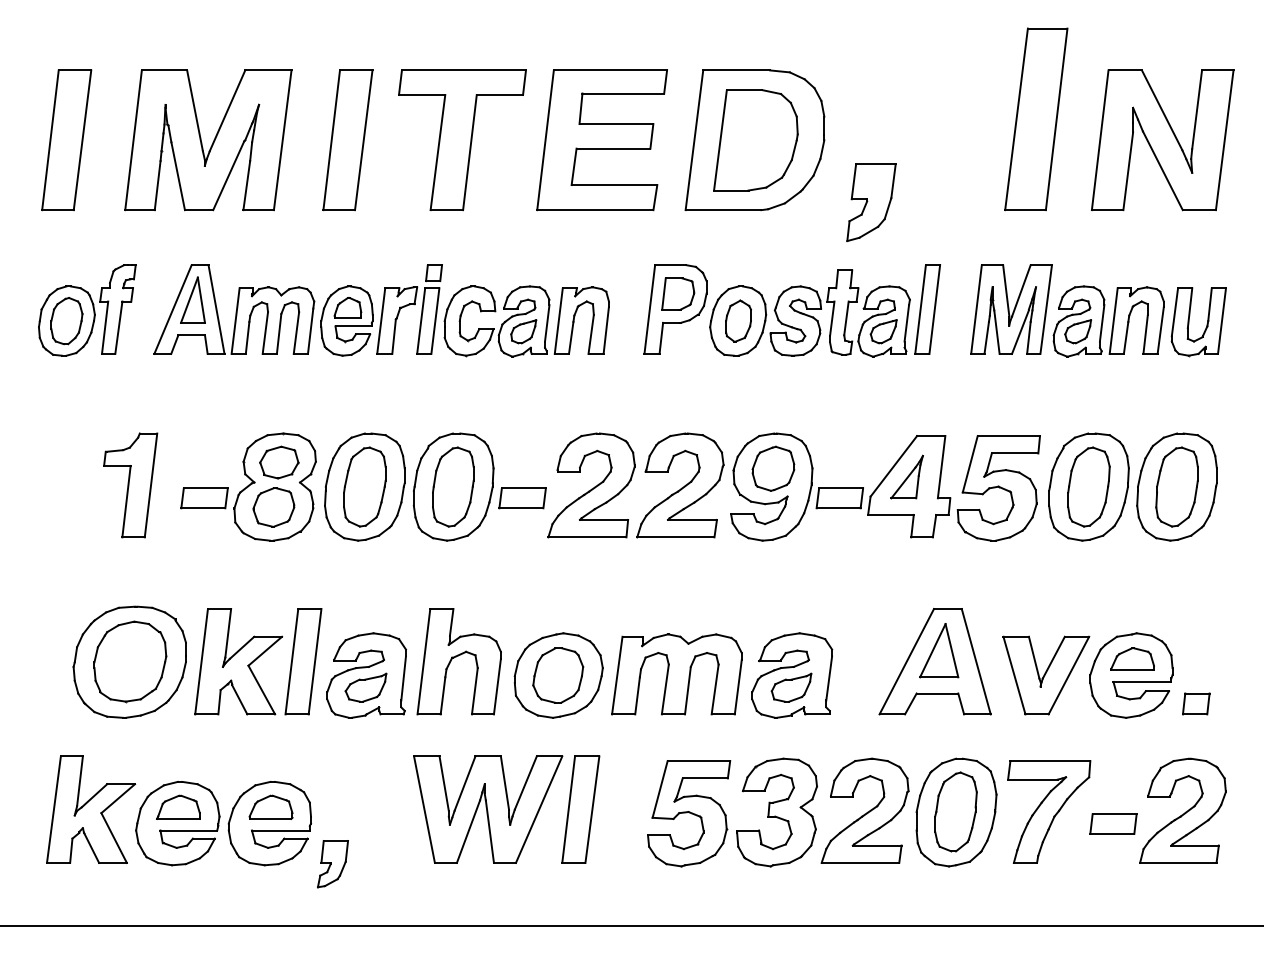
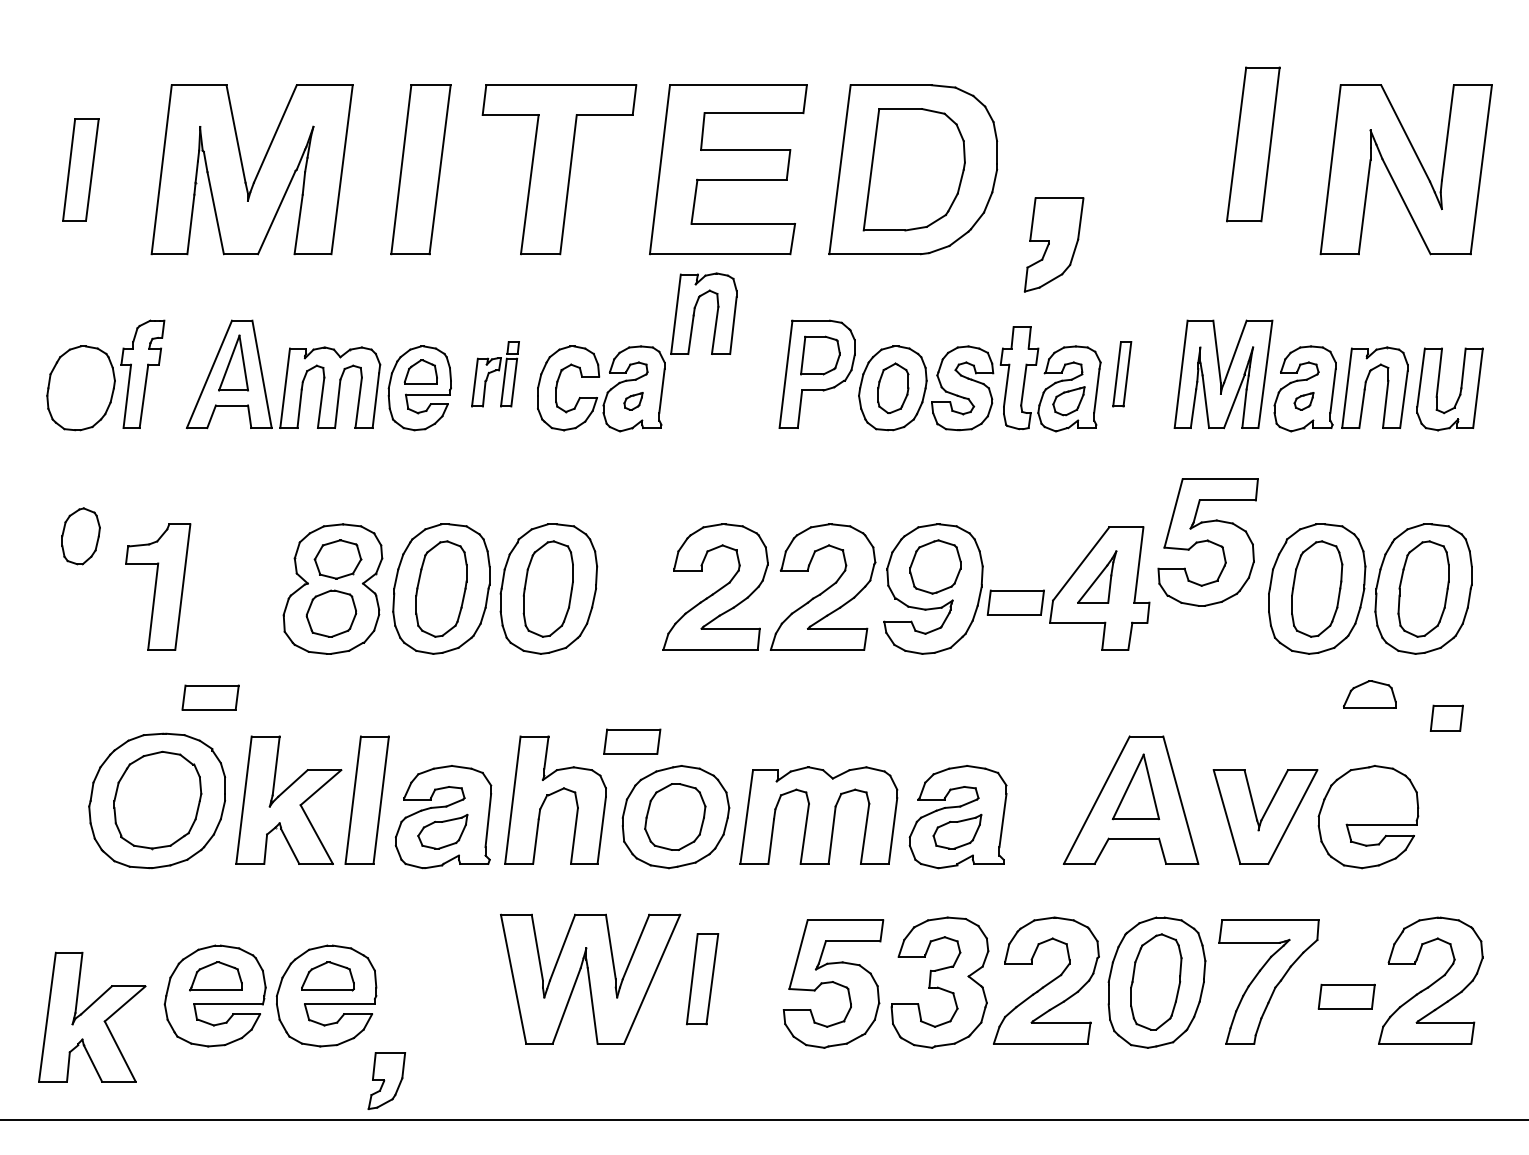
part: (1035, 119) -> (1252, 144), size x0.7
part: (66, 140) -> (80, 169), size x0.6
part: (409, 308) -> (495, 373), size x0.6
part: (928, 308) -> (1122, 373), size x0.6
part: (574, 318) -> (695, 311), moved
part: (66, 321) -> (80, 536), moved
part: (523, 331) -> (633, 401), size x0.6
part: (1077, 331) -> (1303, 401), size x0.6
part: (998, 488) -> (1207, 542), moved
part: (204, 498) -> (210, 697), moved
part: (522, 498) -> (632, 741), moved
part: (1132, 659) -> (1369, 694), moved
part: (1195, 703) -> (1446, 717), moved
part: (91, 809) -> (92, 1016), moved
part: (580, 809) -> (702, 978), size x0.7
part: (332, 863) -> (386, 1080), moved

